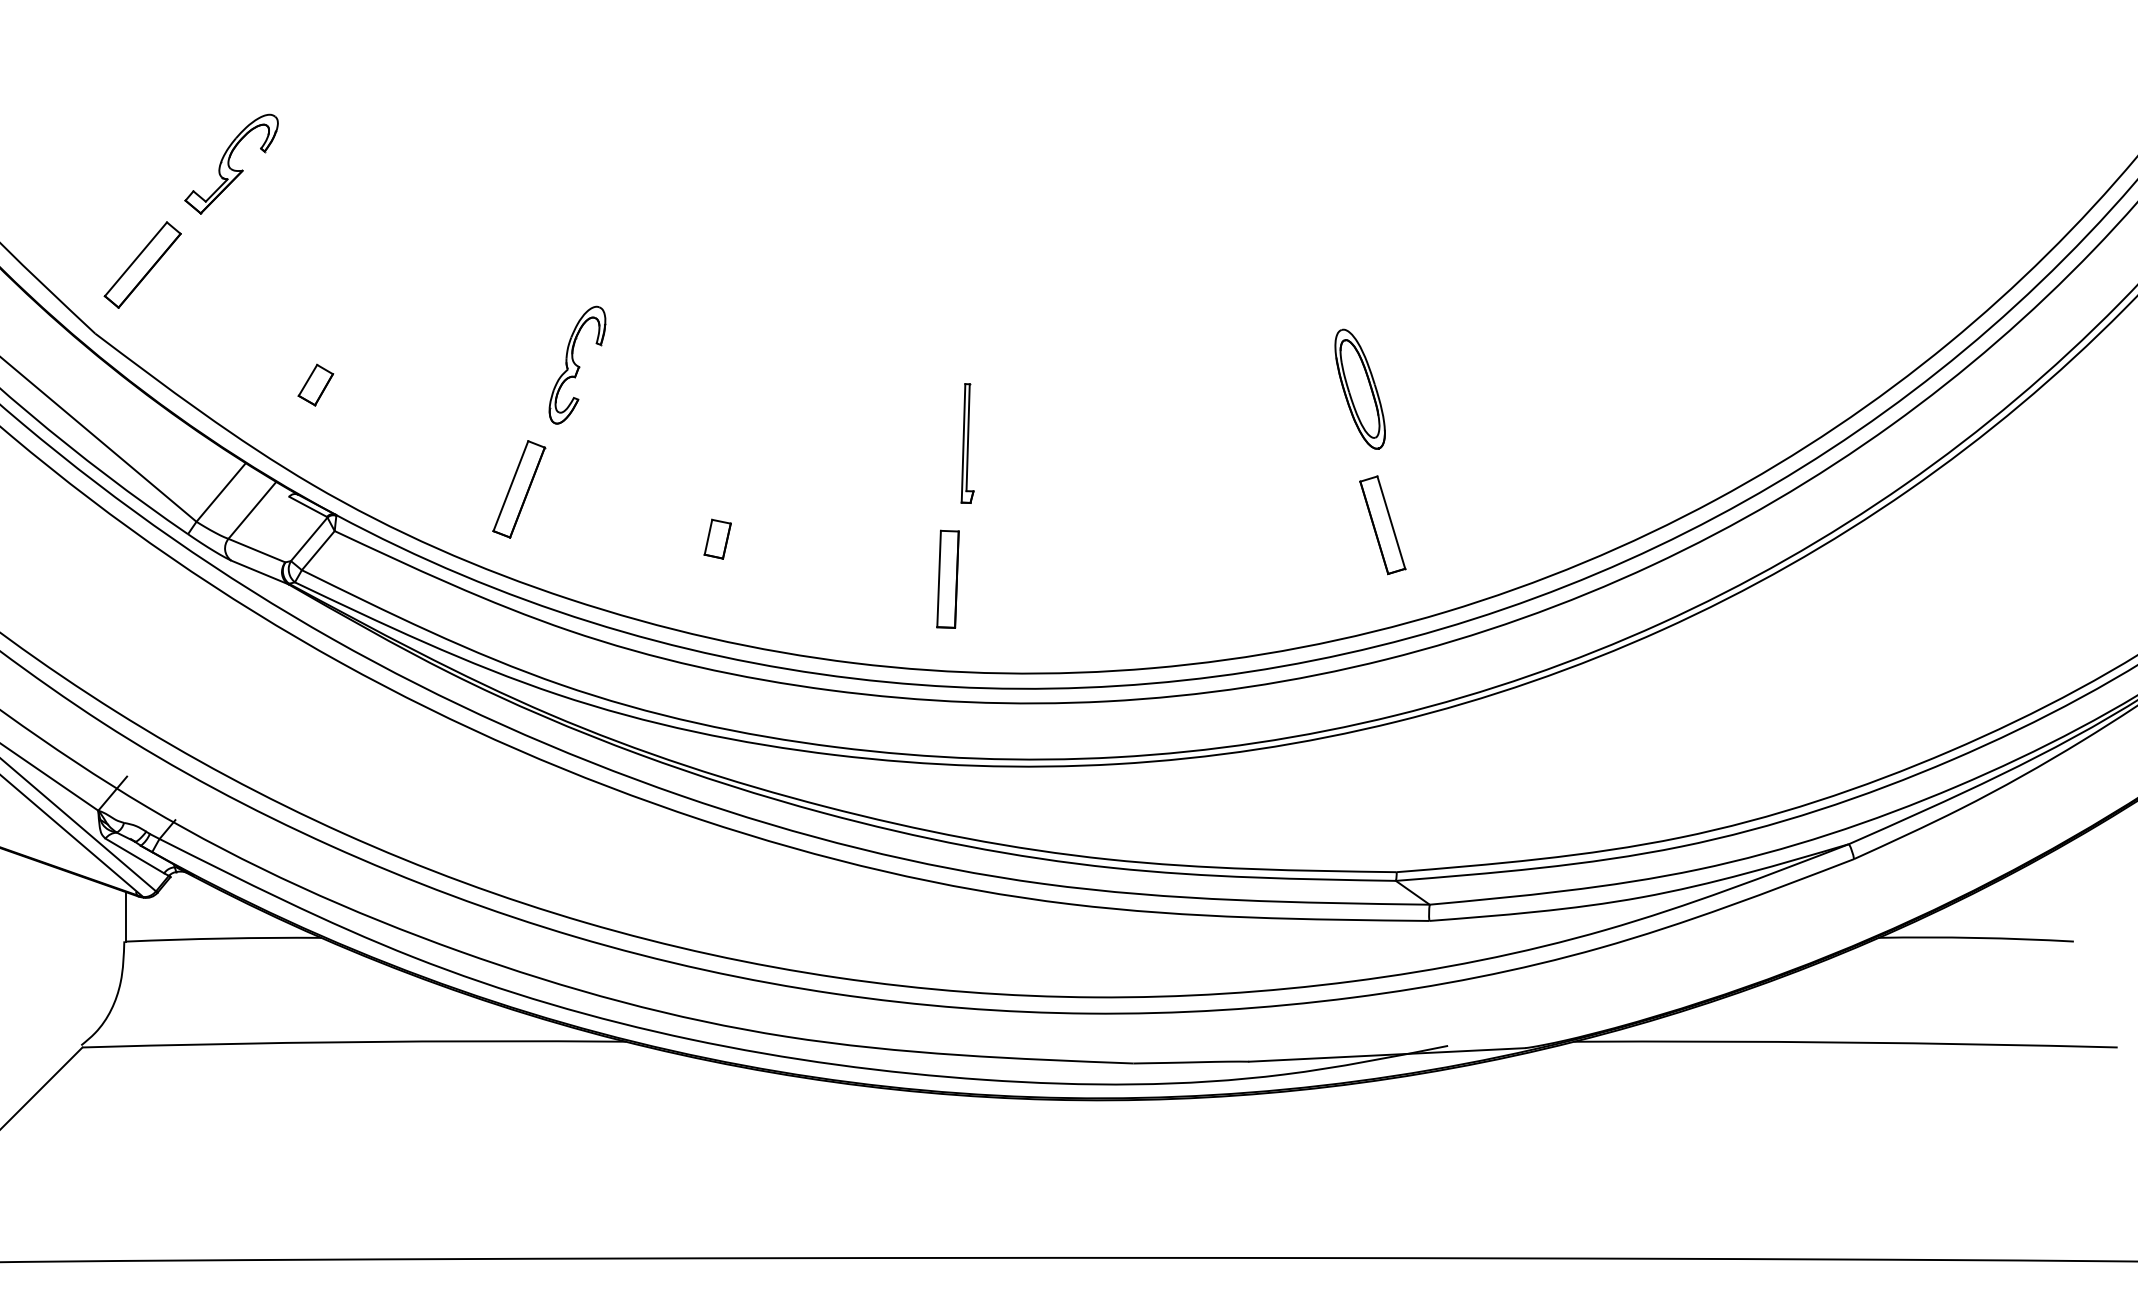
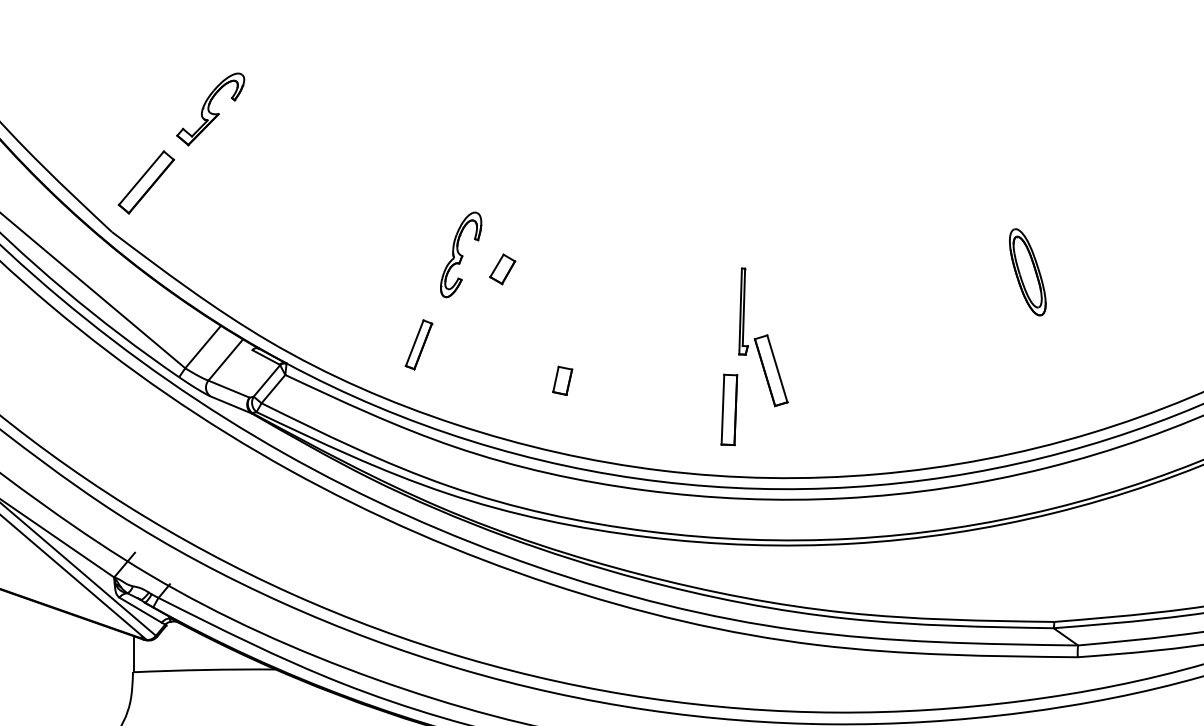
part: (315, 384) -> (502, 268), moved
part: (519, 489) -> (419, 344), size x0.7
part: (1382, 525) -> (771, 370), moved

